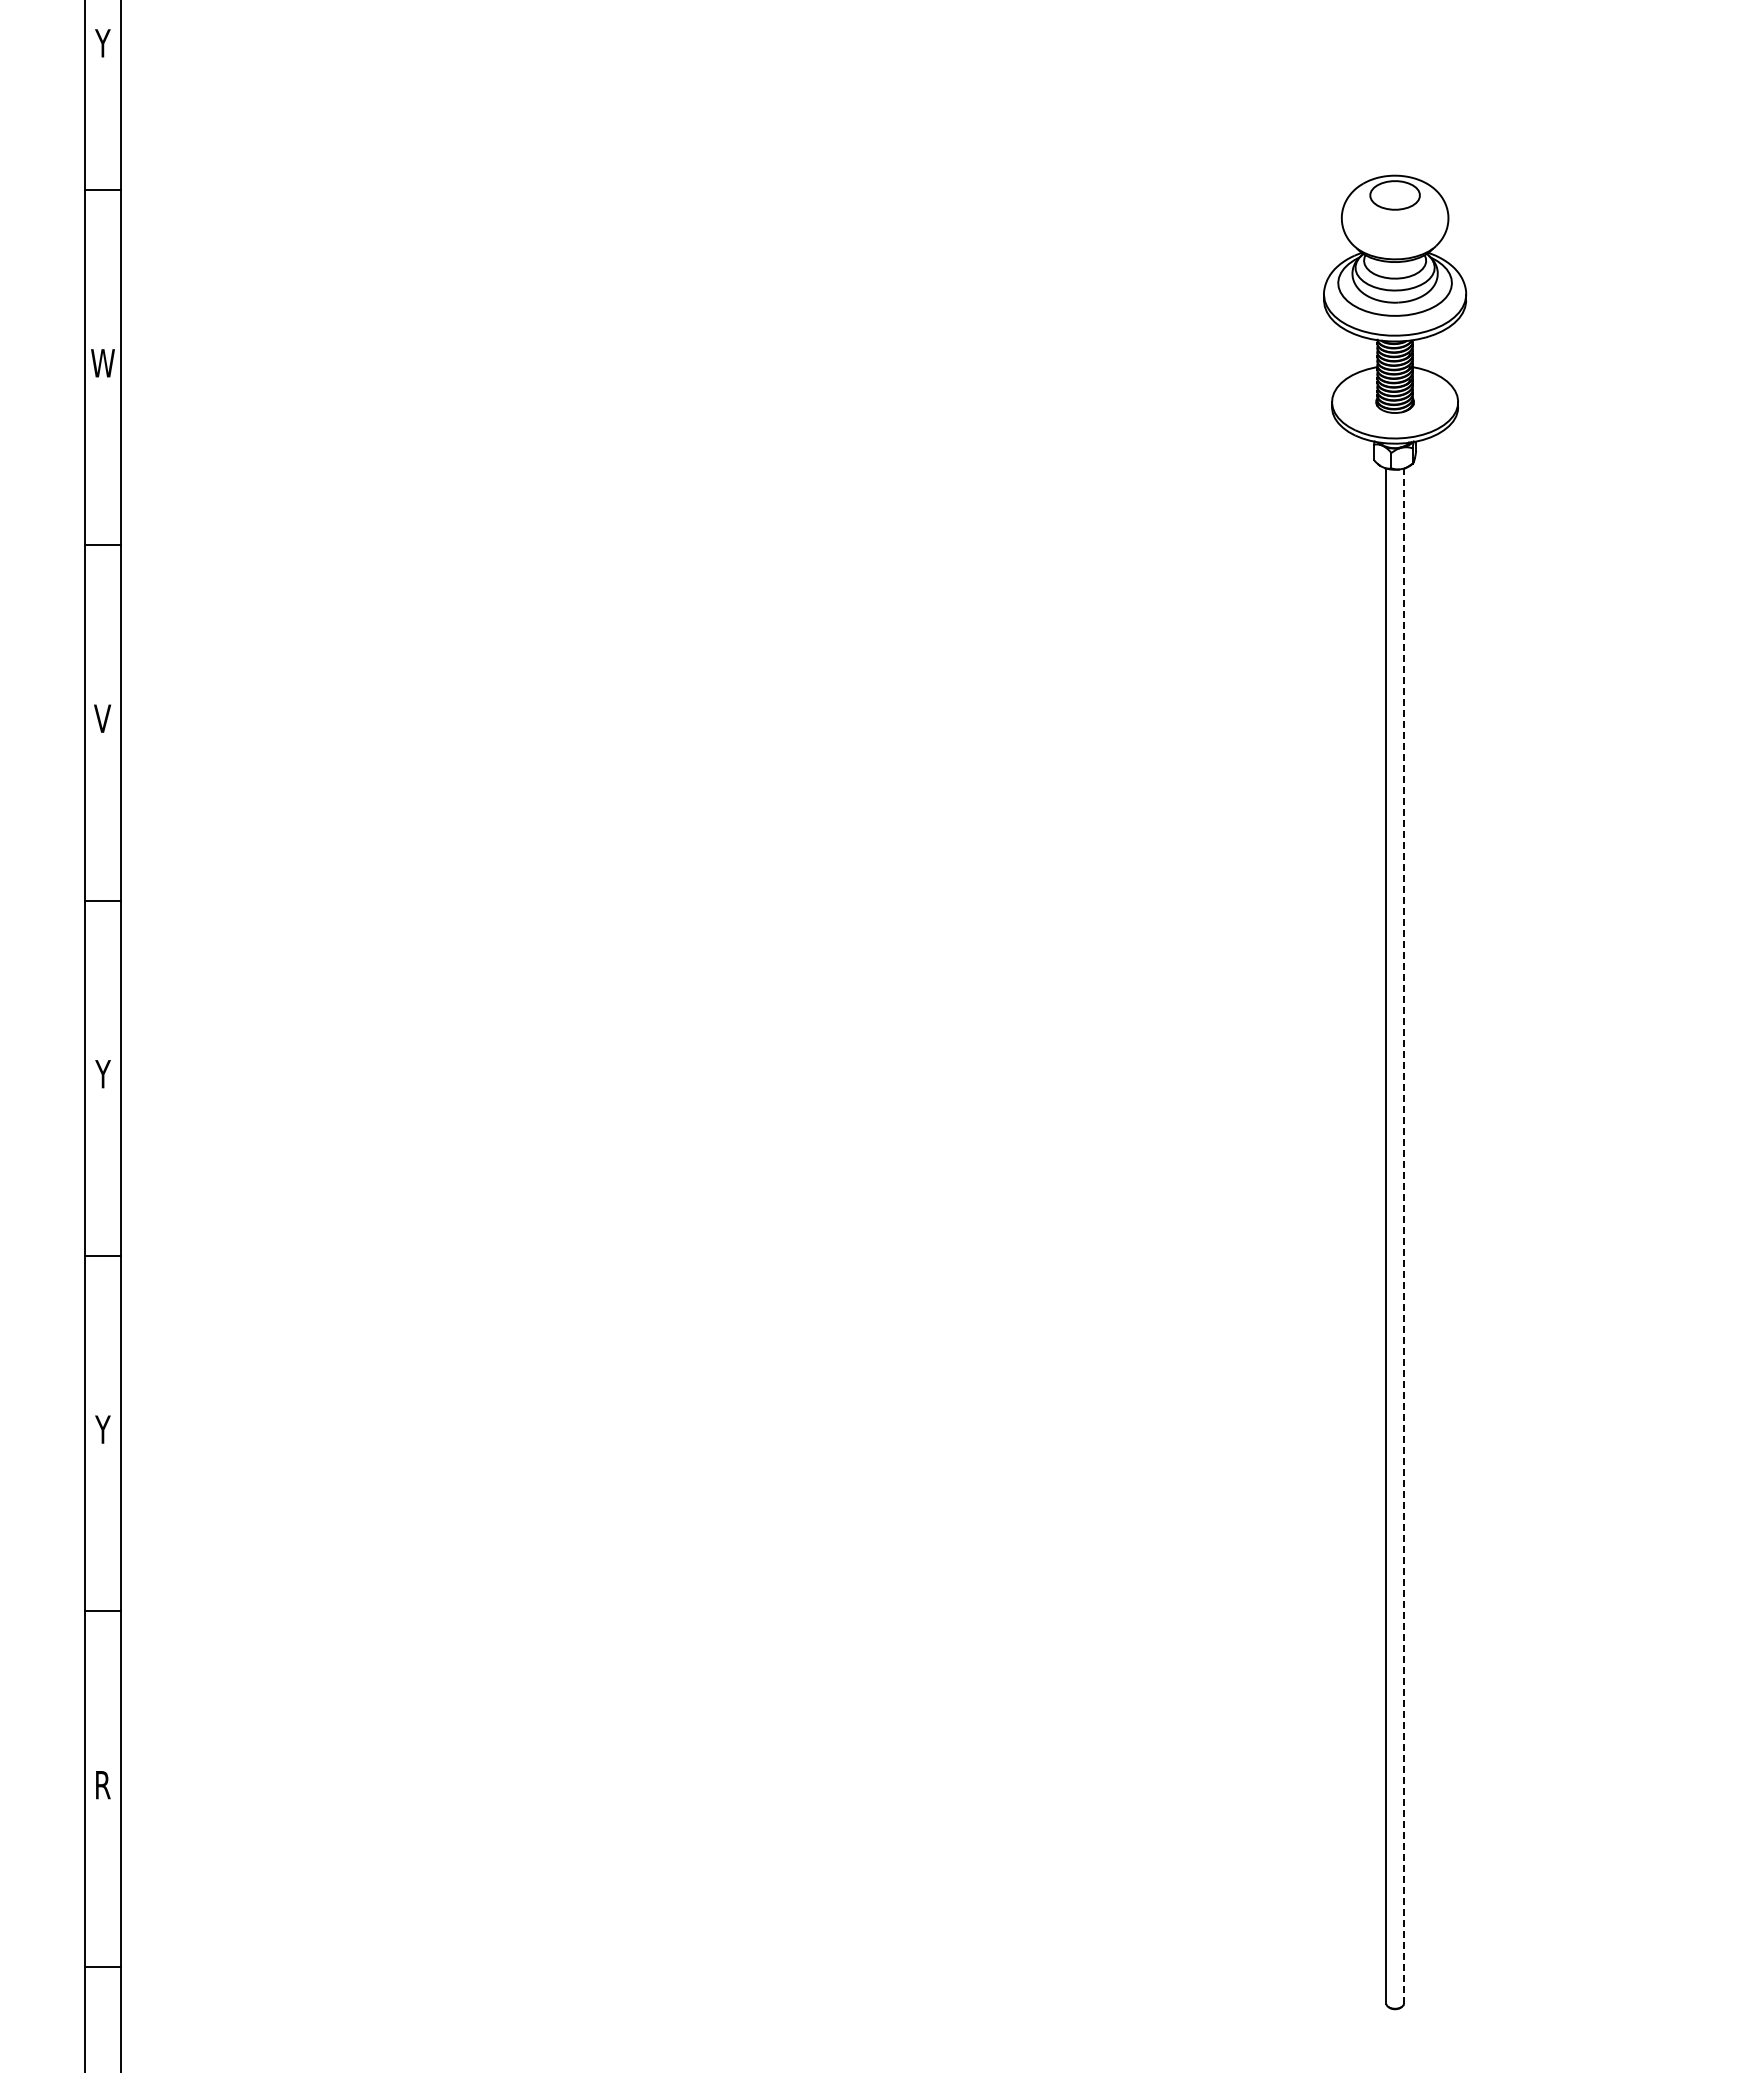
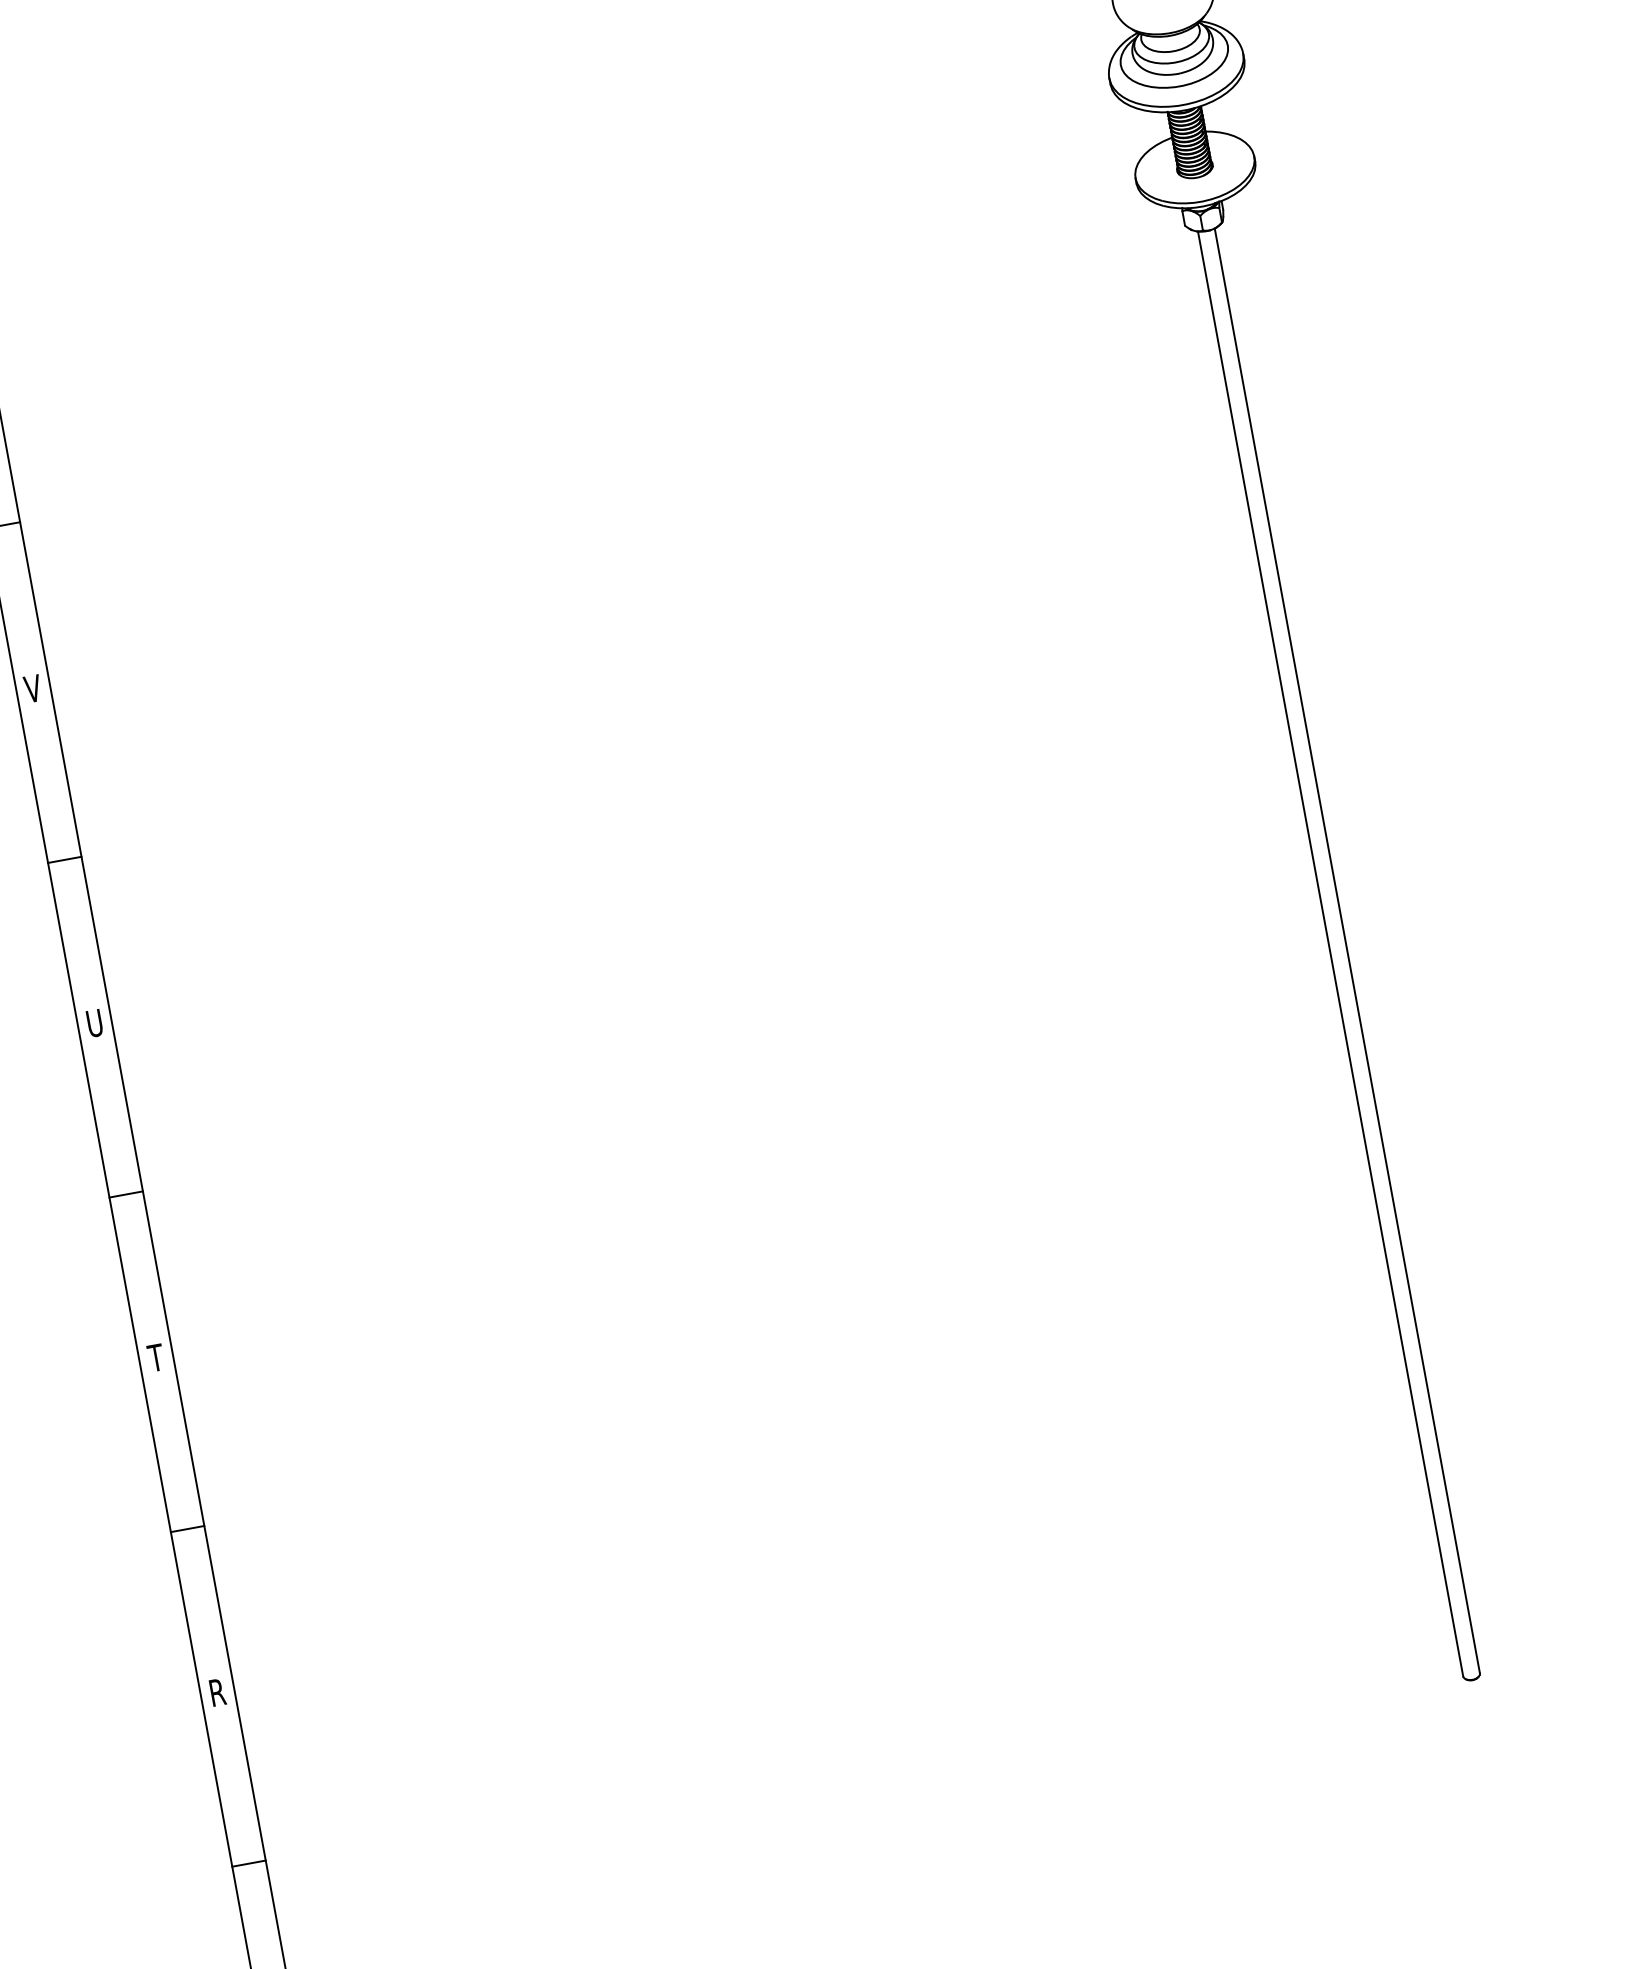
text: (102, 1074) -> (94, 1023), Y -> U
line: (1403, 1236) -> (1346, 951), dashed -> solid
text: (102, 1429) -> (155, 1357), Y -> T

